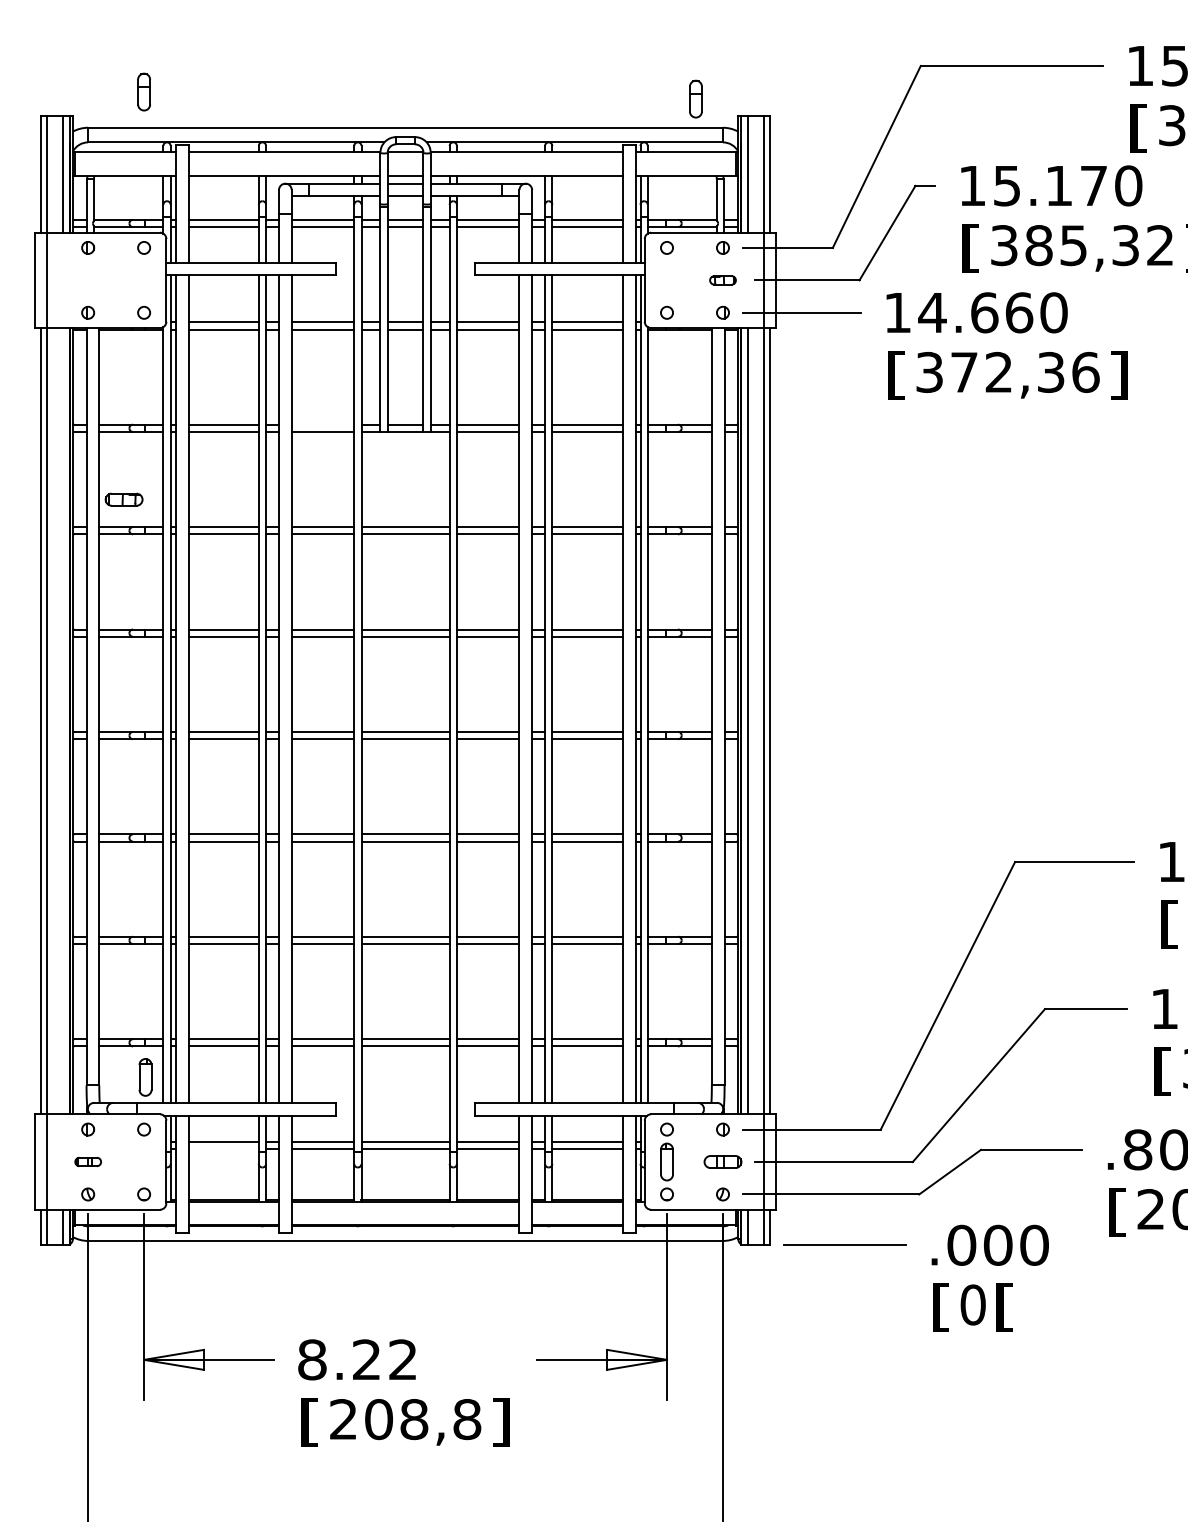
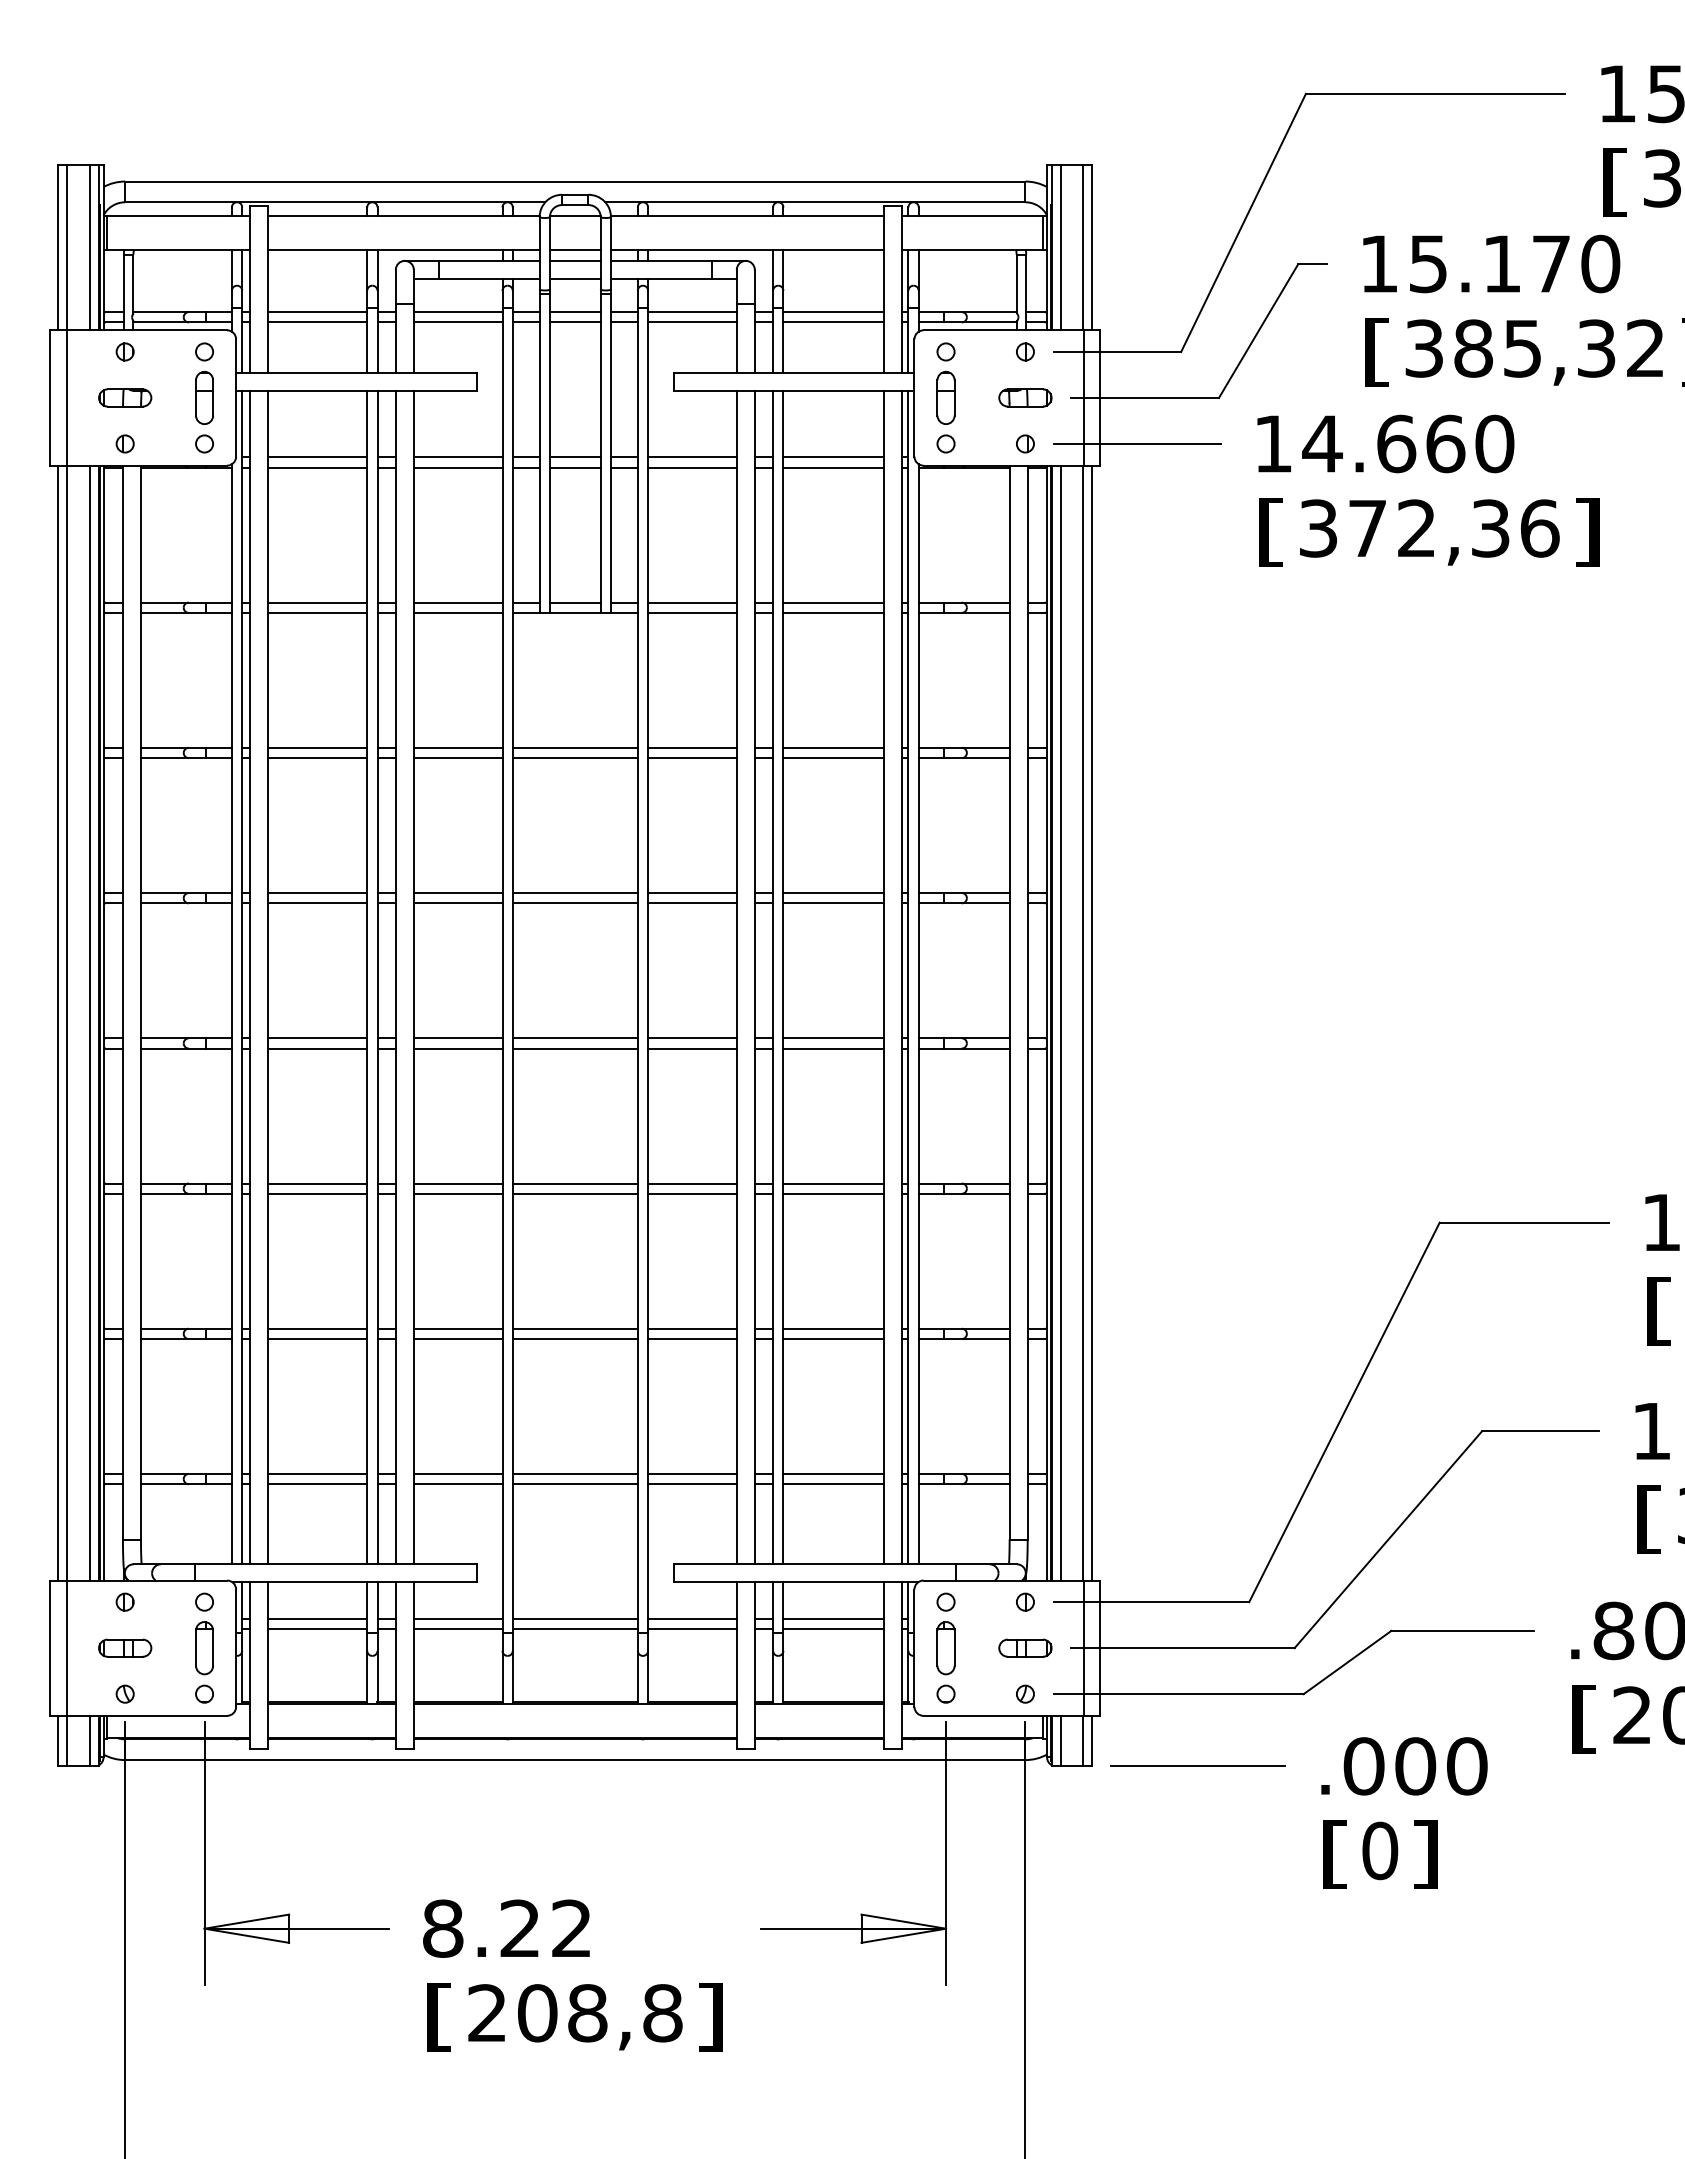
part: (144, 91) -> (204, 397), moved
part: (695, 98) -> (945, 397), moved
part: (723, 280) -> (1025, 397), size x1.43
line: (322, 424) -> (457, 602), added
part: (124, 499) -> (125, 397), moved
line: (63, 720) -> (90, 1022), added
part: (145, 1077) -> (204, 1648), moved
line: (223, 1148) -> (317, 1629), added
part: (88, 1161) -> (125, 1647), size x1.43
text: (1005, 1307) -> (1425, 1854), [ -> ]

